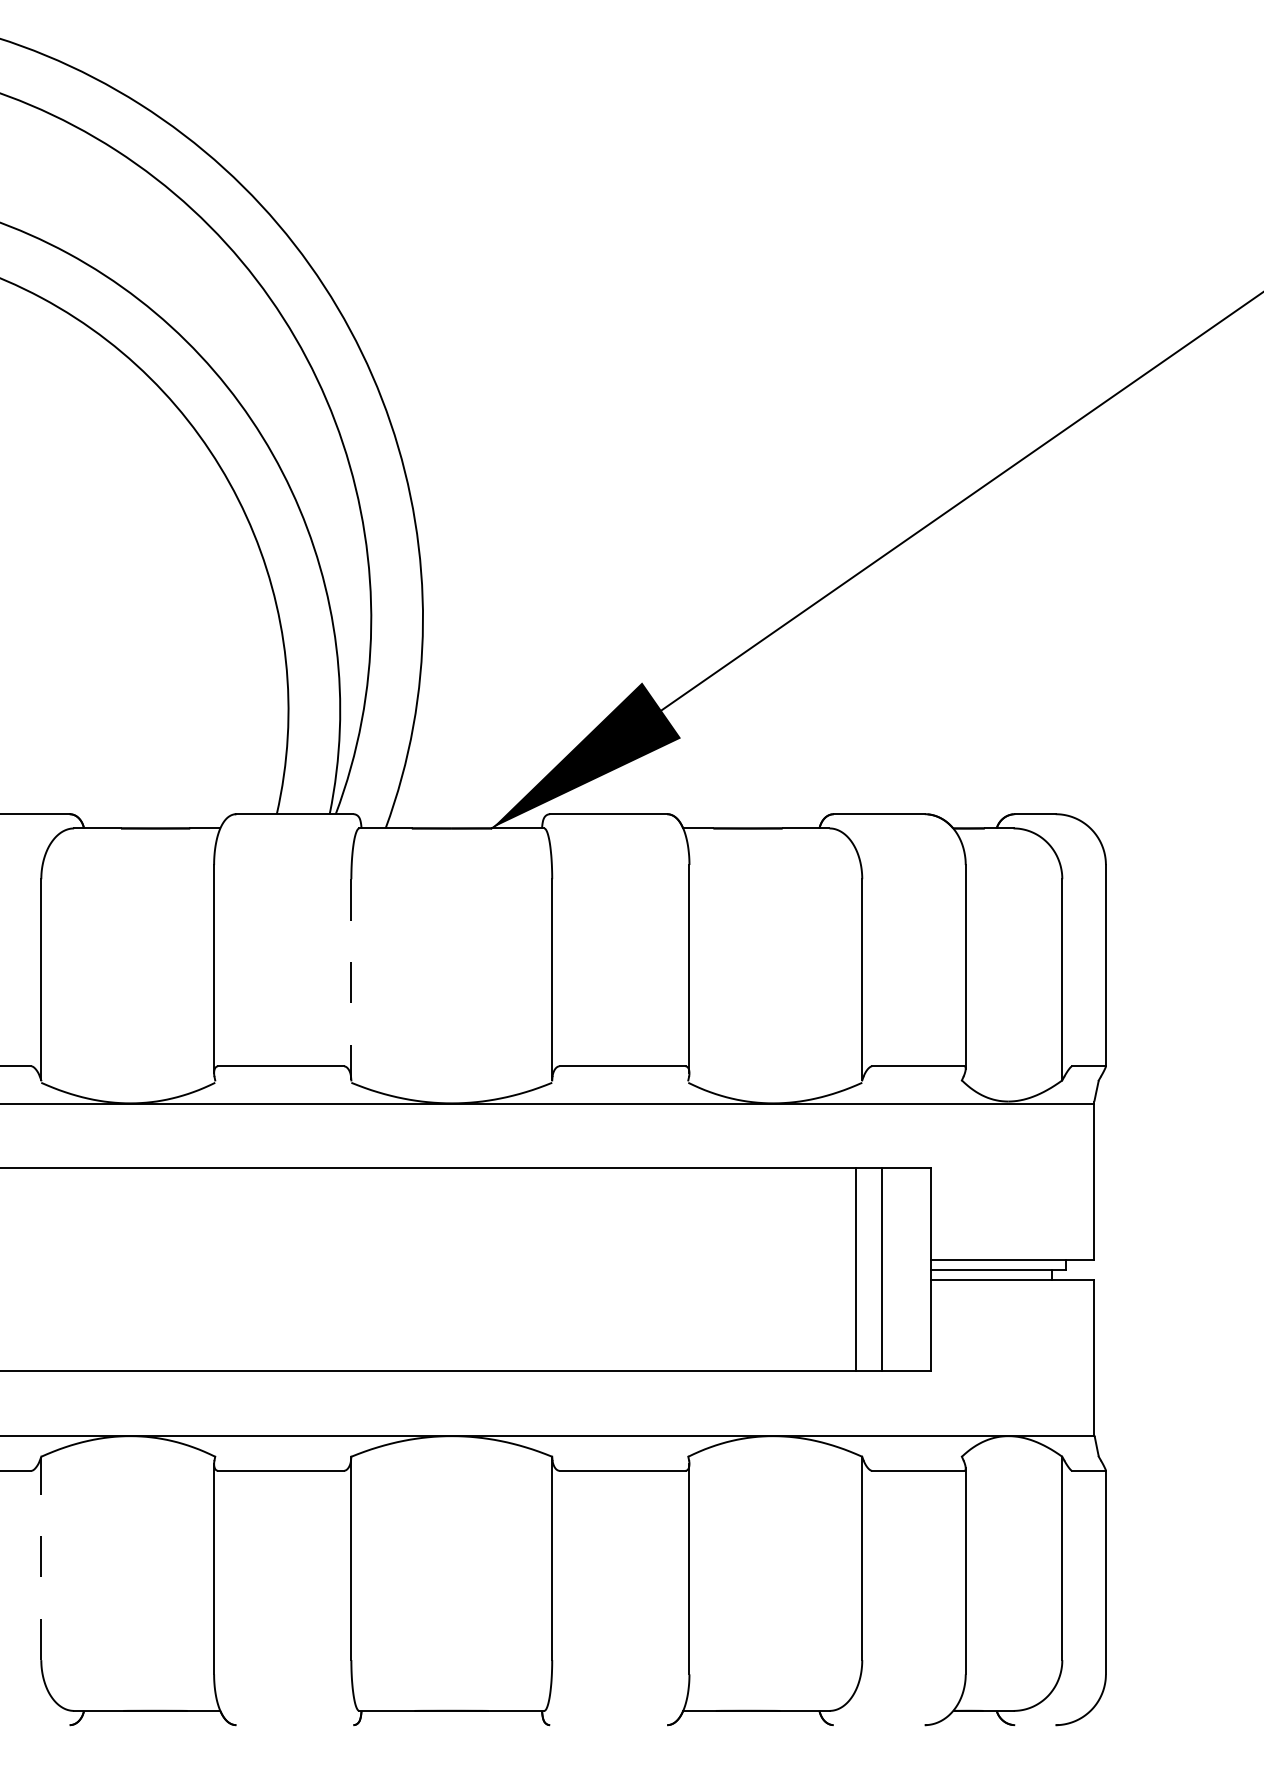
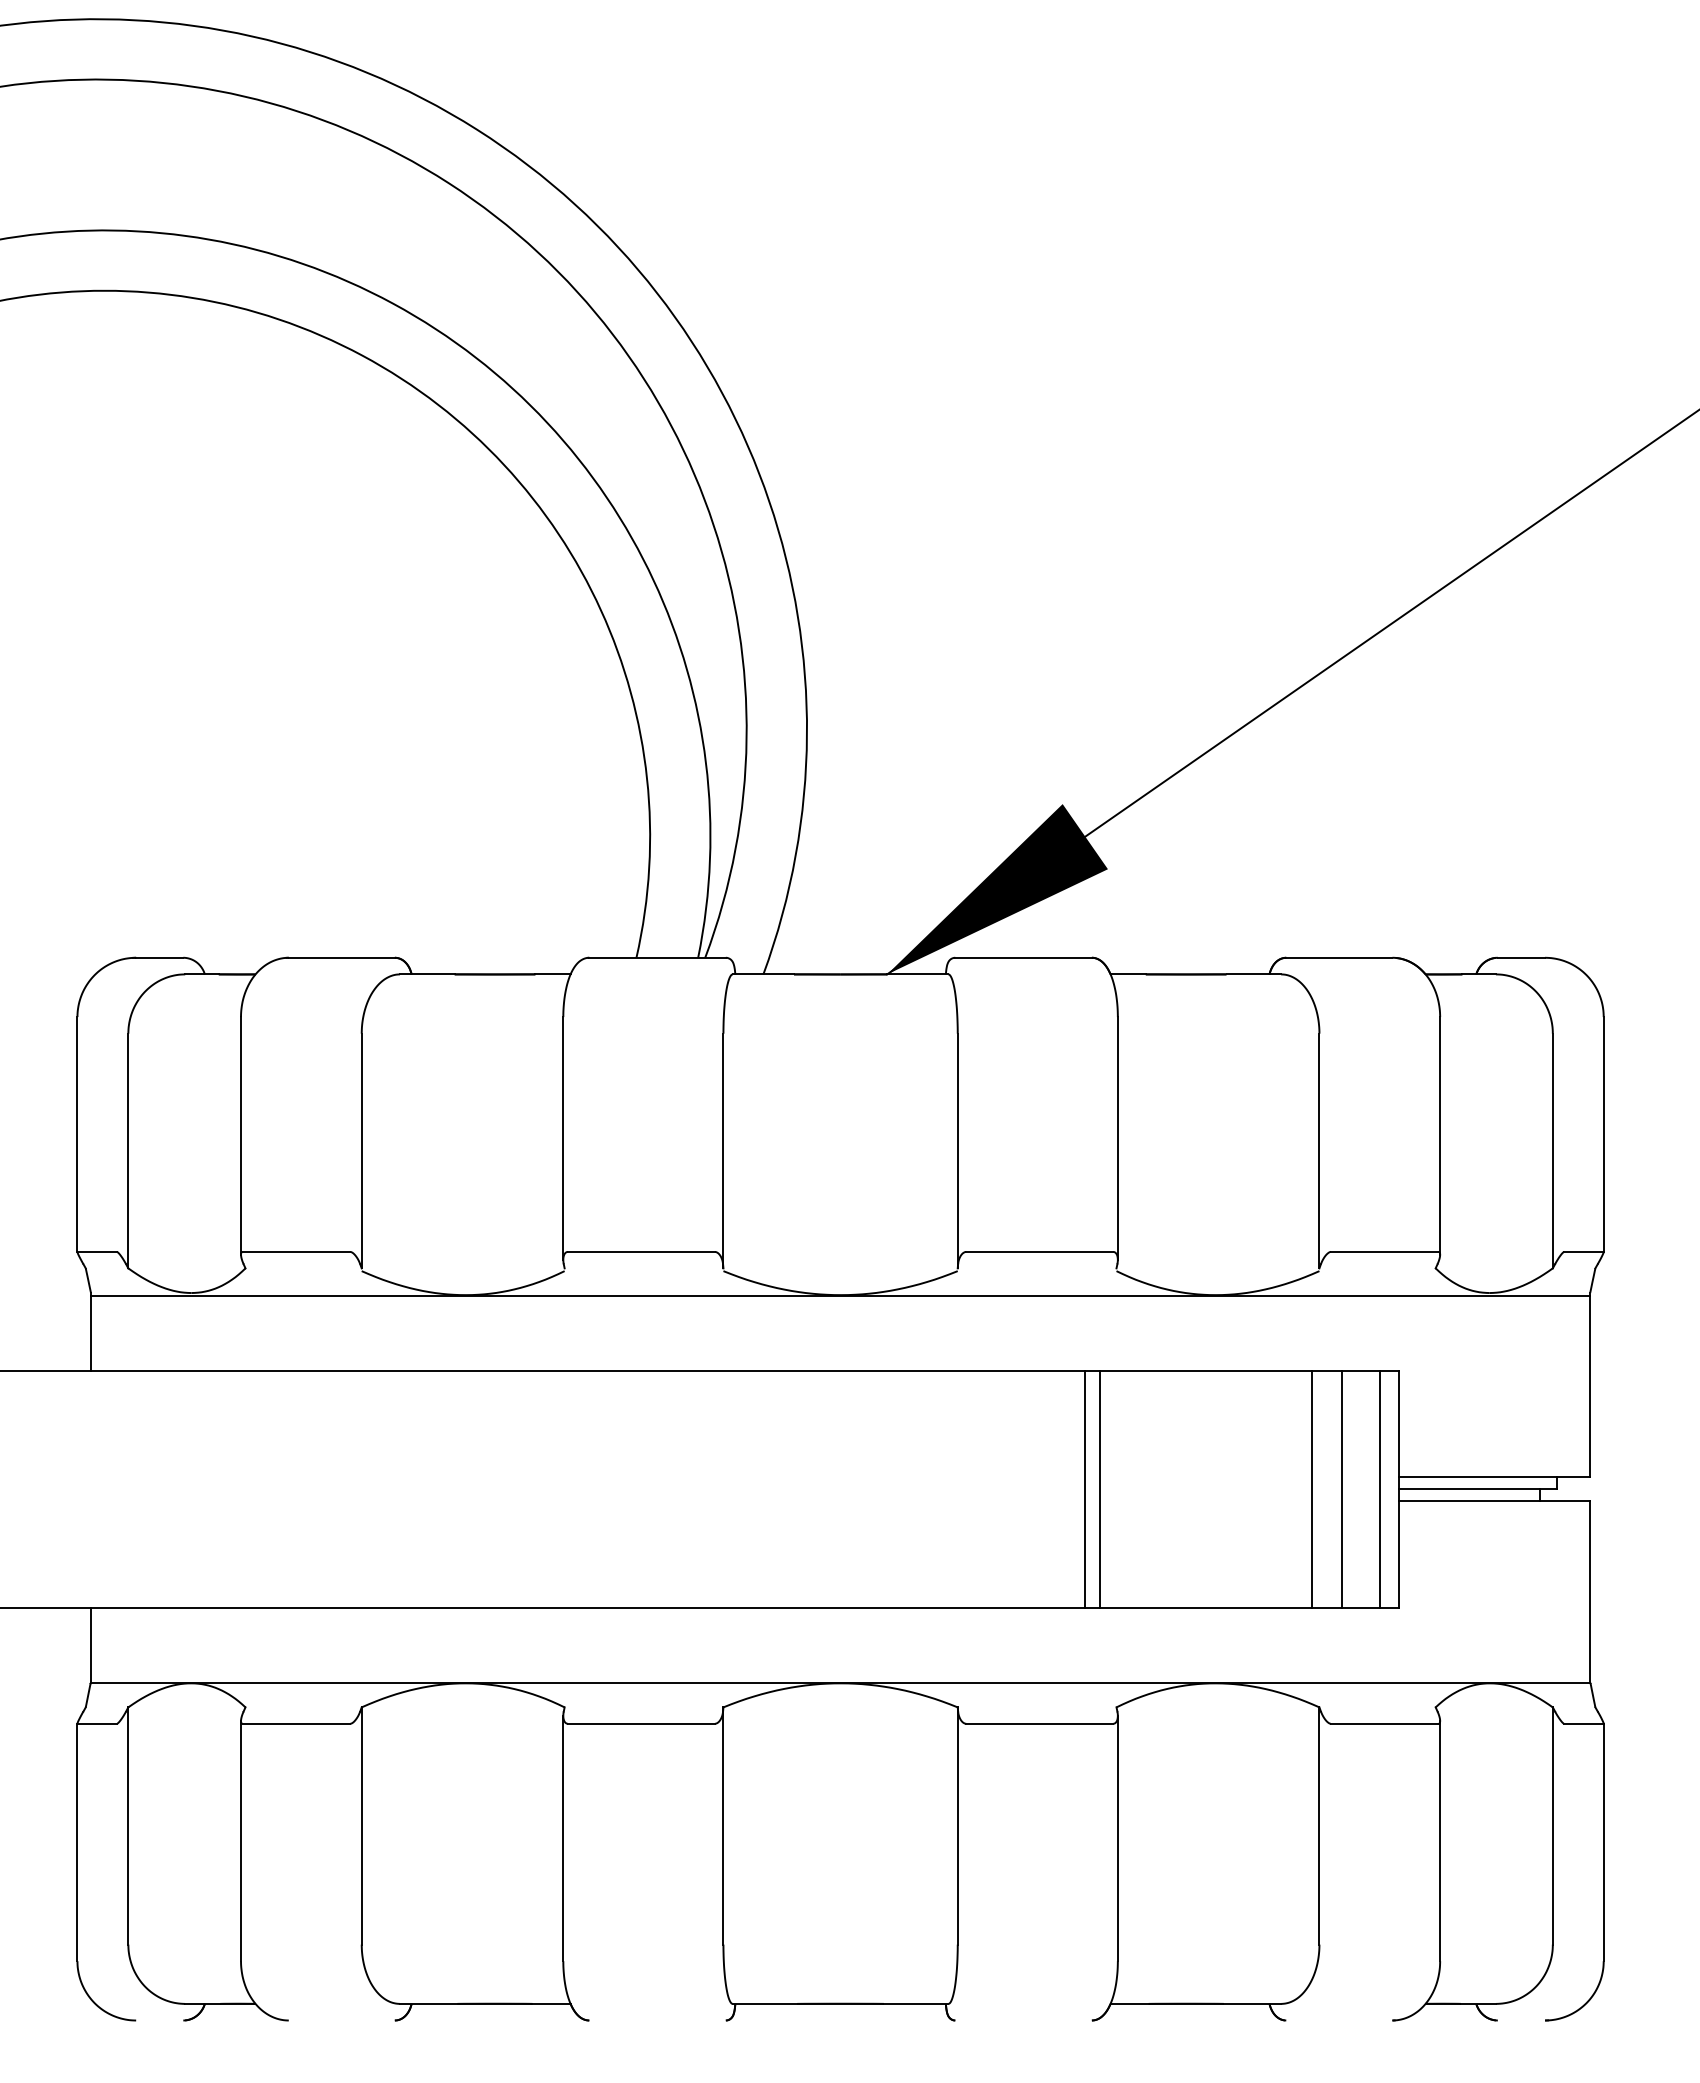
line: (351, 980) -> (723, 1151), dashed -> solid
line: (660, 1269) -> (1084, 1488), added
line: (674, 1269) -> (1100, 1488), added
line: (913, 1269) -> (1379, 1488), added
line: (41, 1558) -> (361, 1826), dashed -> solid

